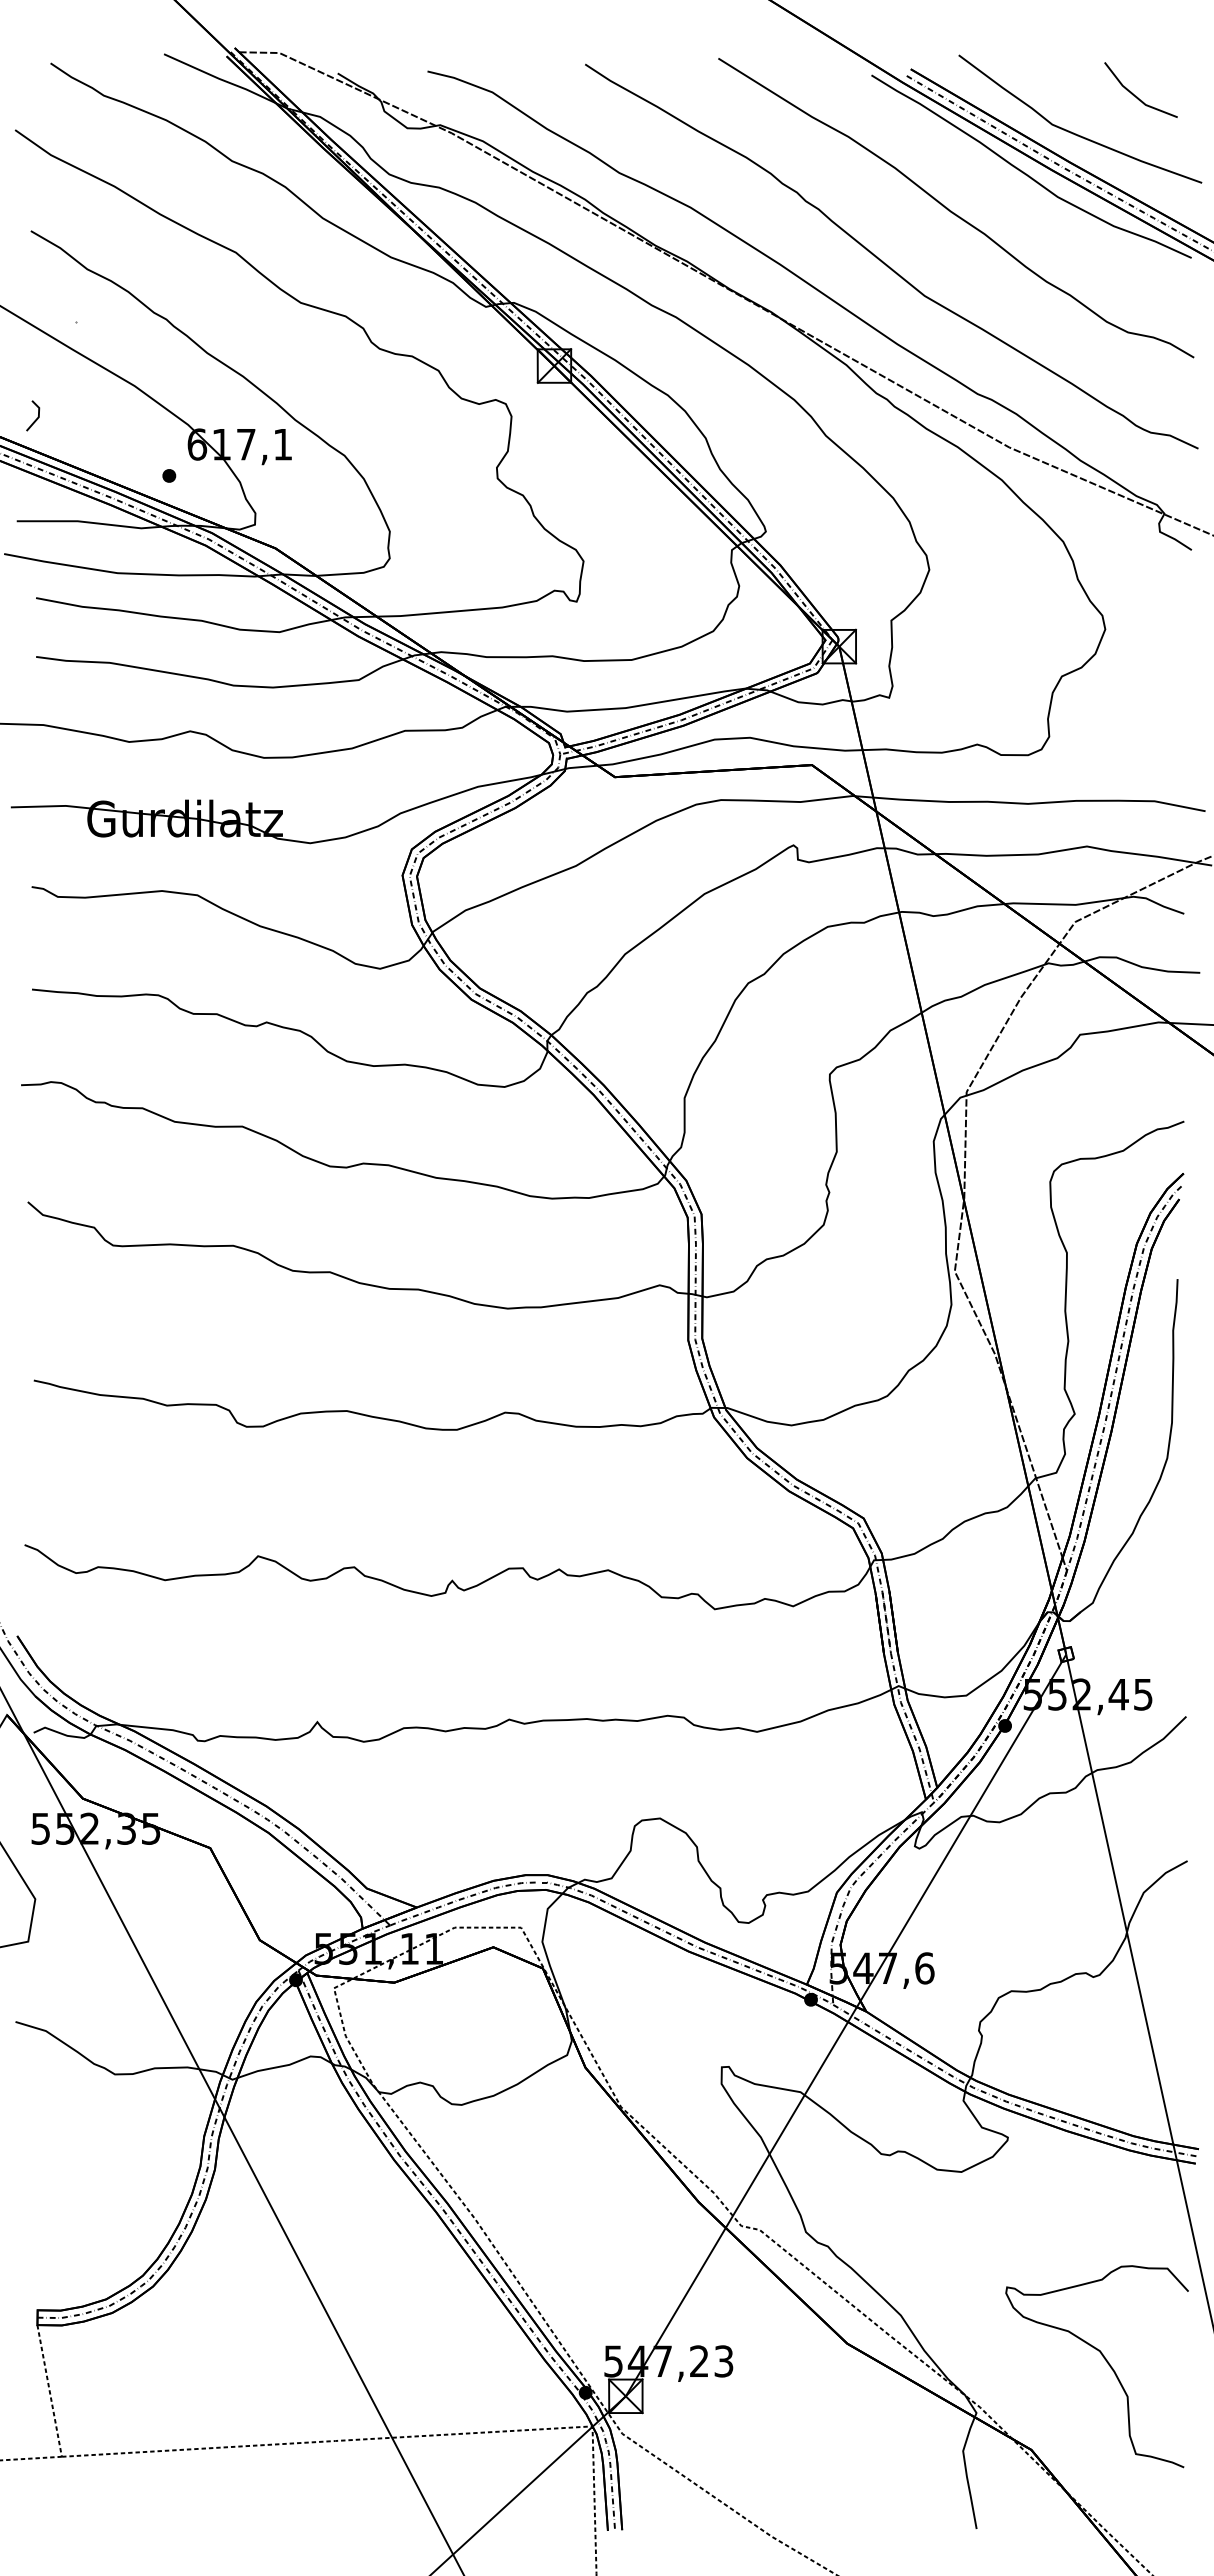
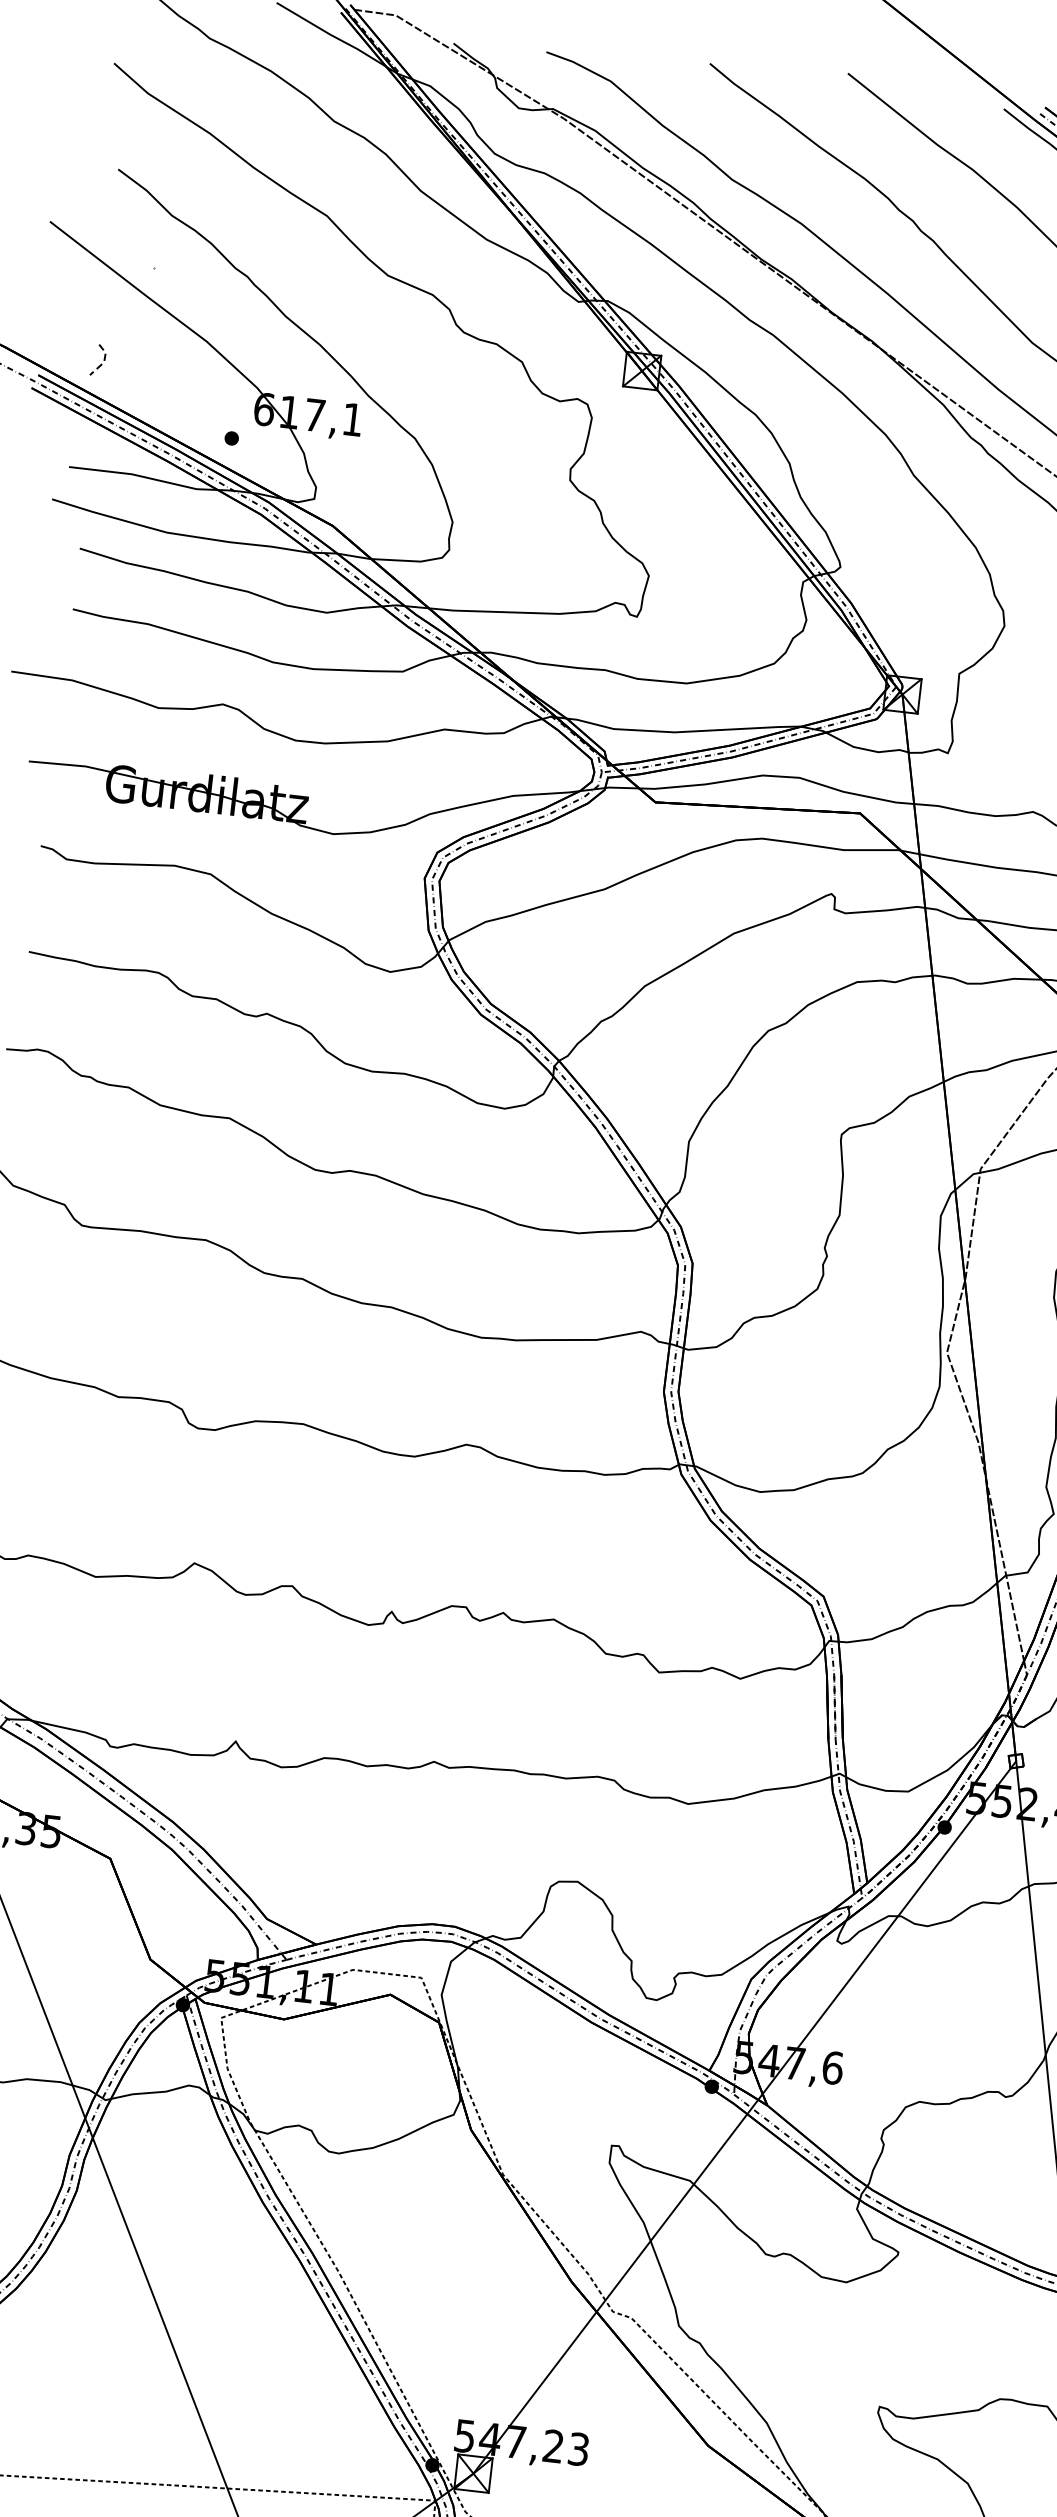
line: (38, 416) -> (103, 361), solid -> dashed

